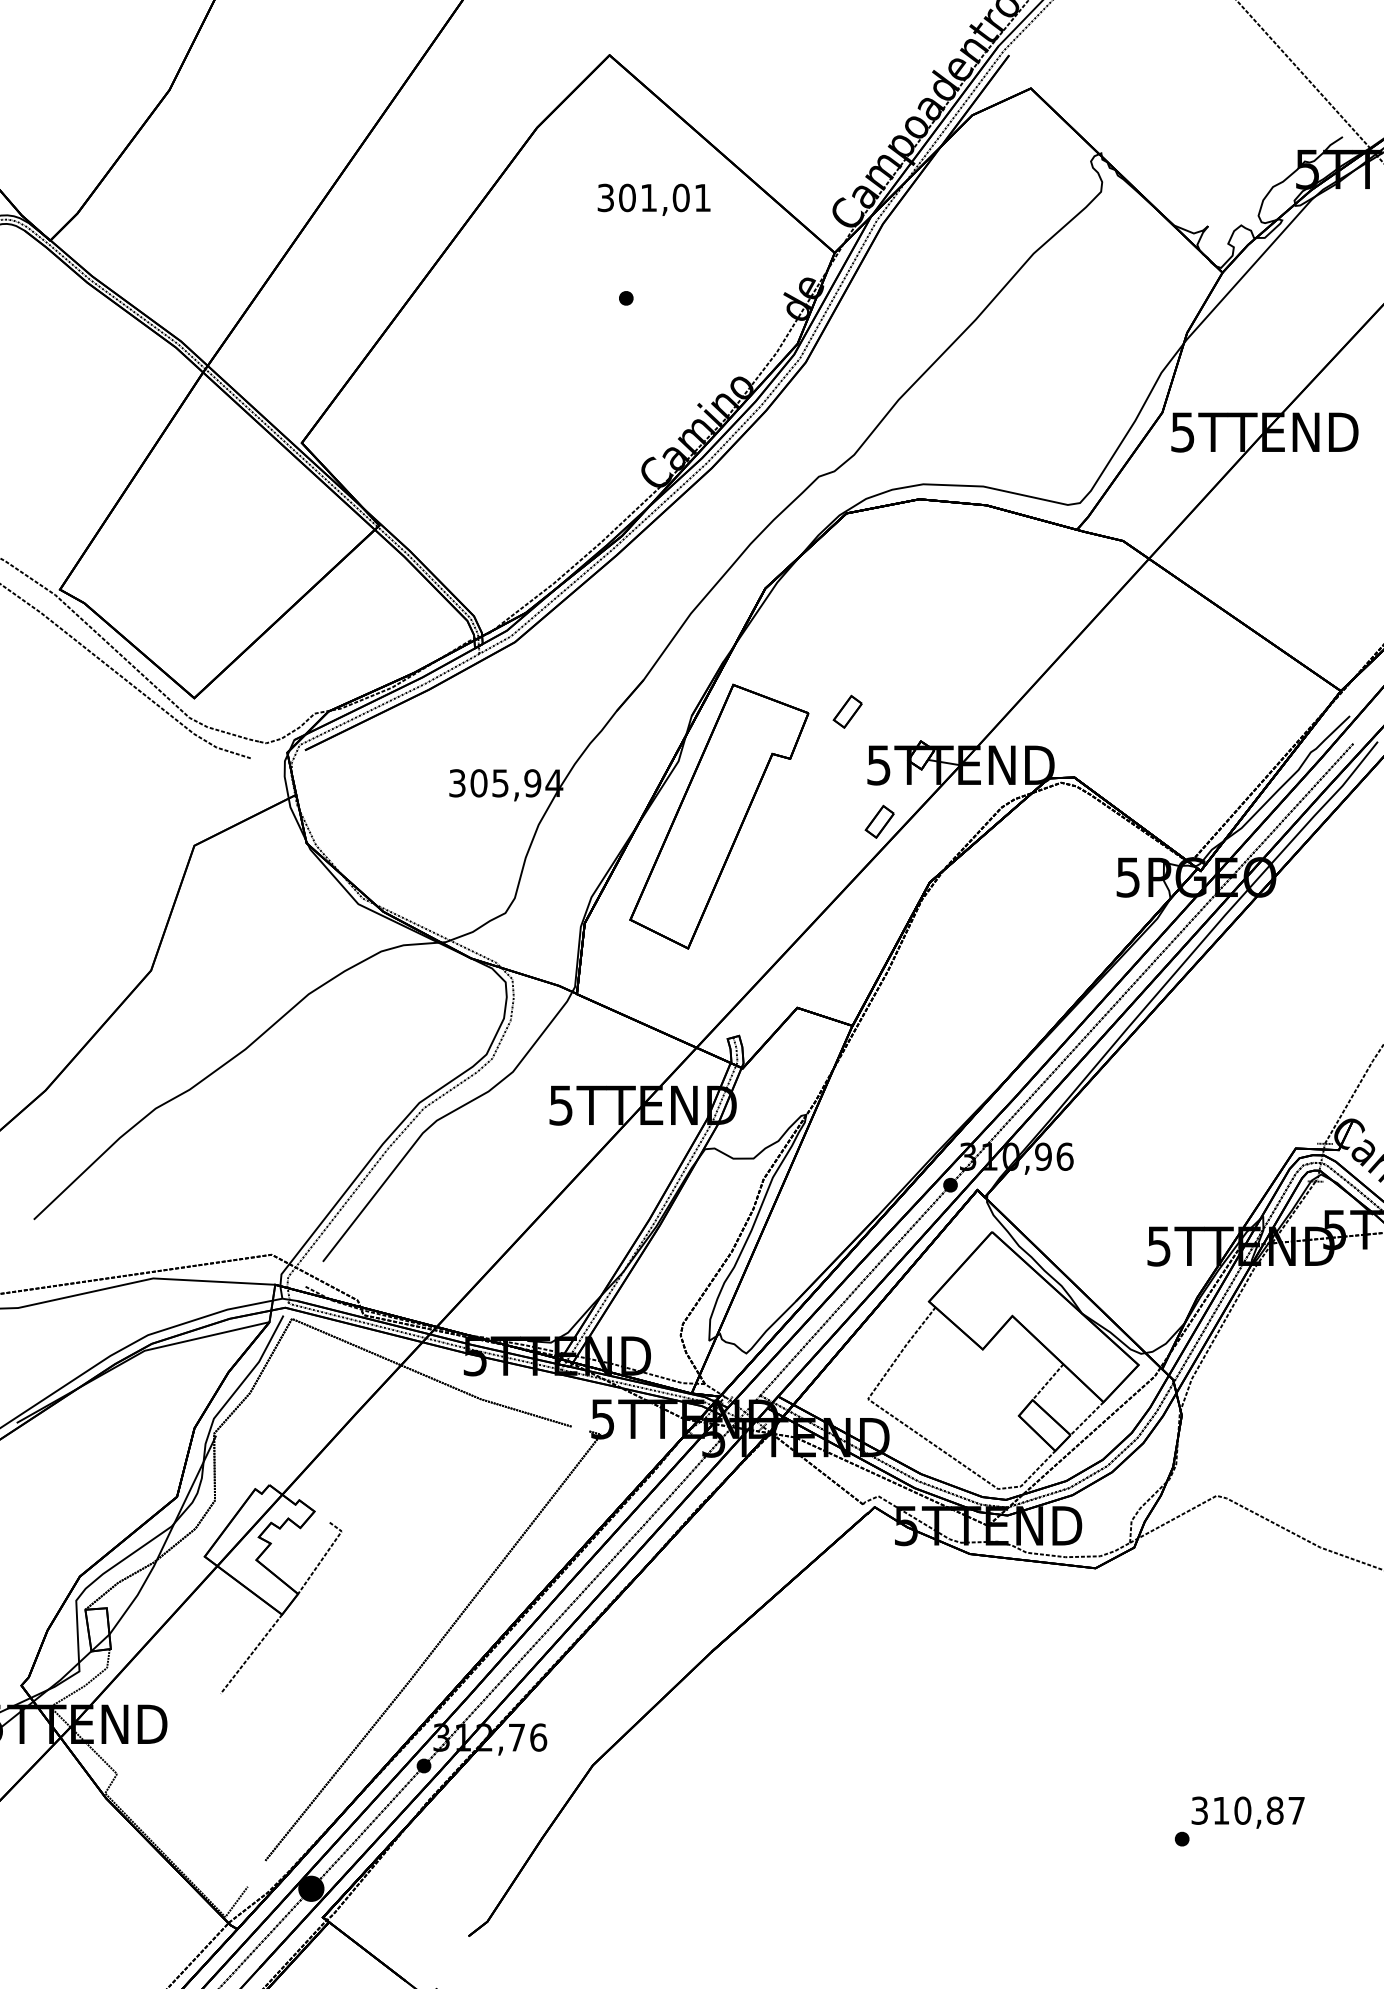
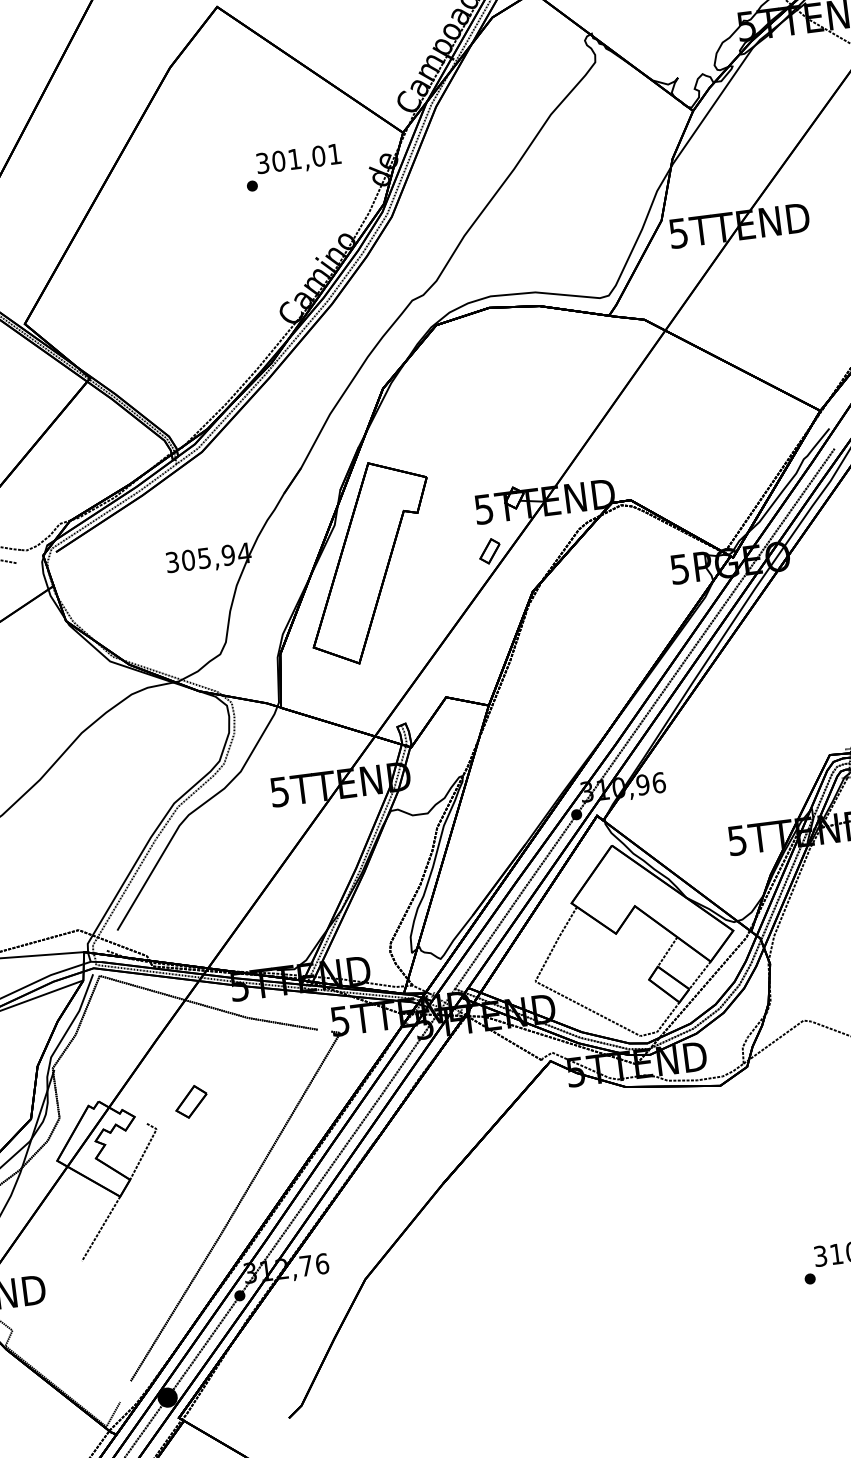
text: (653, 199) -> (298, 159), moved
part: (847, 711) -> (455, 472), removed
part: (391, 1500) -> (190, 1101), added

